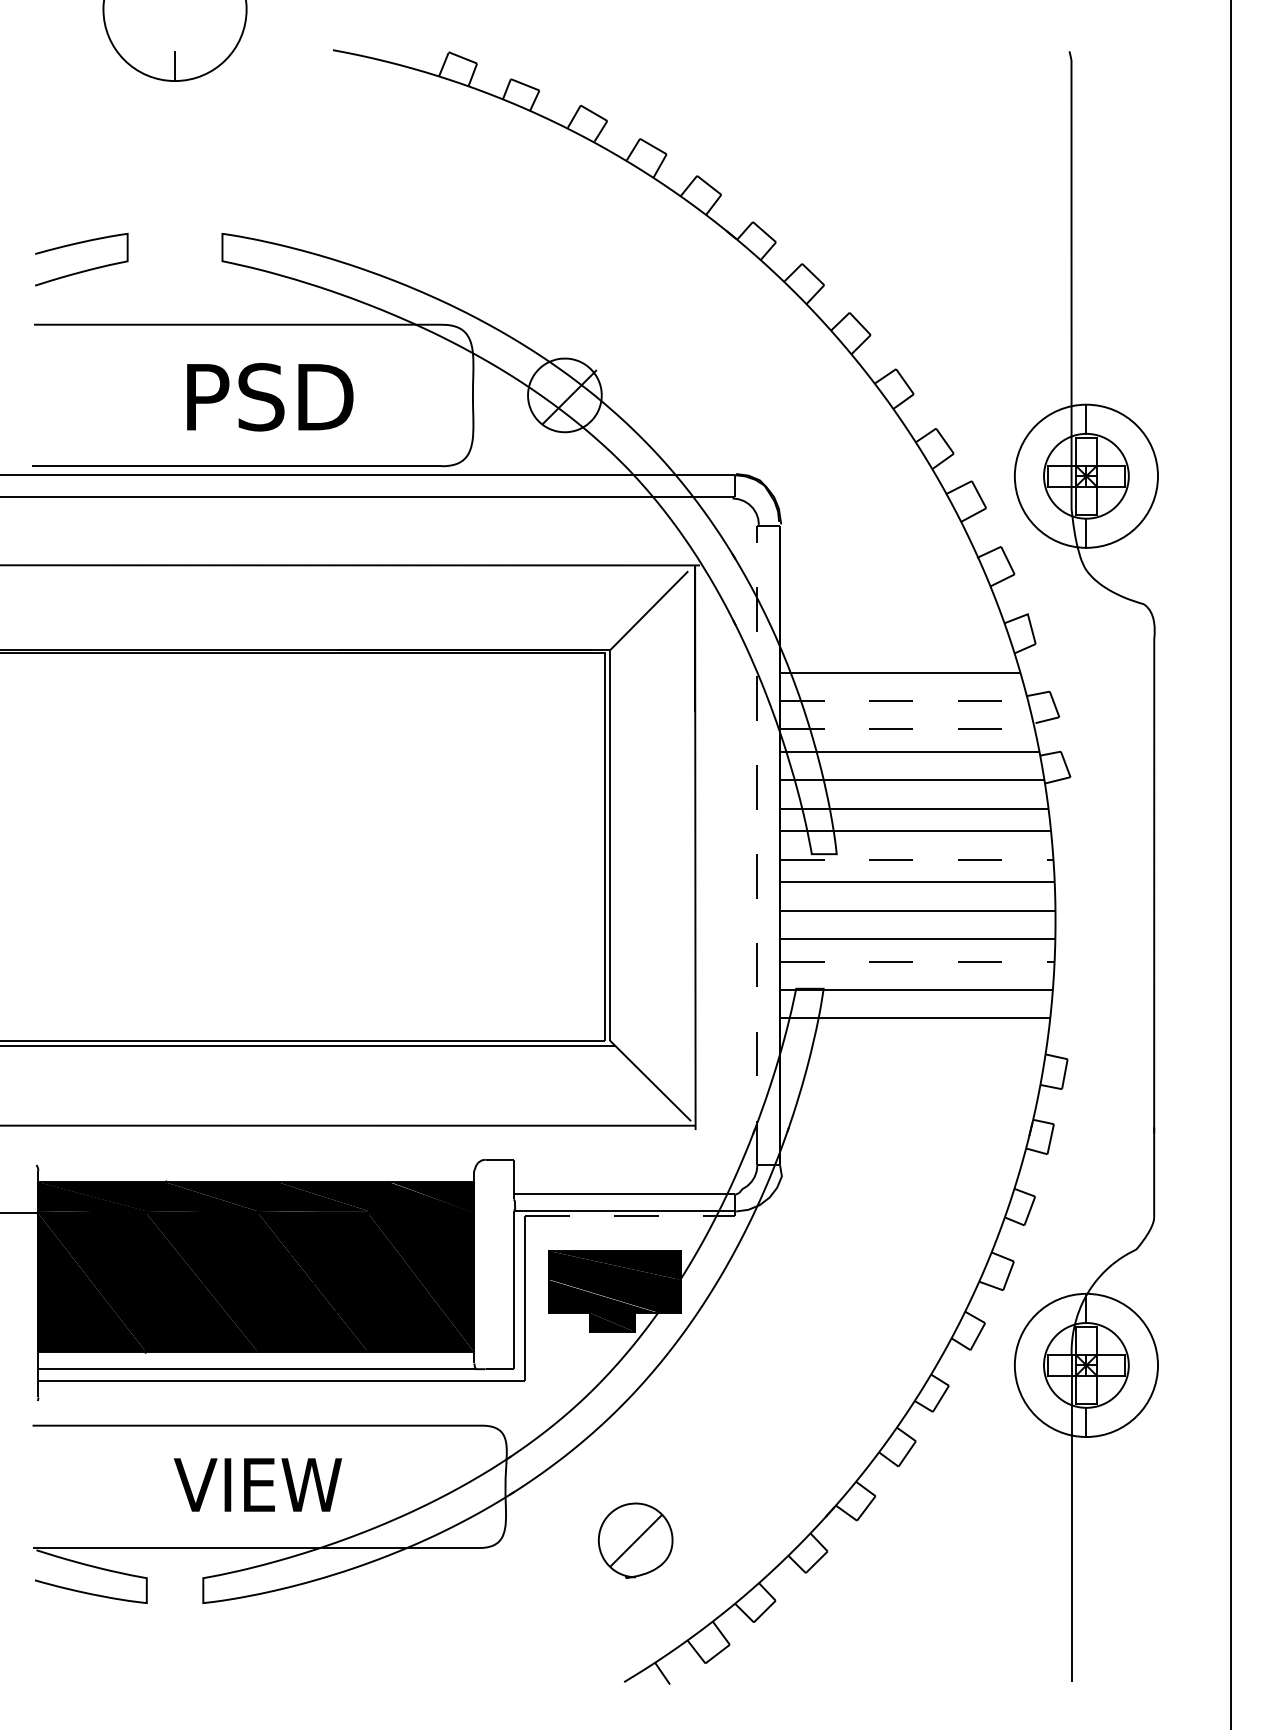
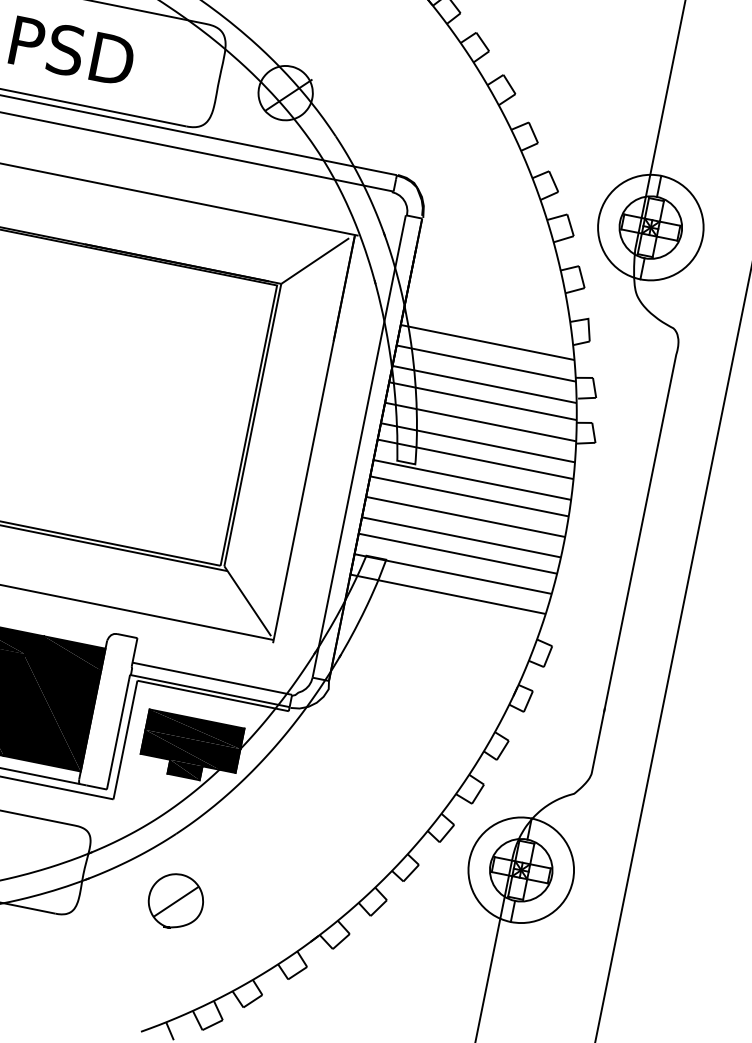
line: (904, 701) -> (486, 363), dashed -> solid
line: (907, 729) -> (484, 384), dashed -> solid
line: (757, 845) -> (359, 446), dashed -> solid
line: (916, 859) -> (472, 479), dashed -> solid
line: (917, 961) -> (458, 553), dashed -> solid
line: (630, 1216) -> (213, 696), dashed -> solid
part: (635, 1540) -> (175, 901), moved

